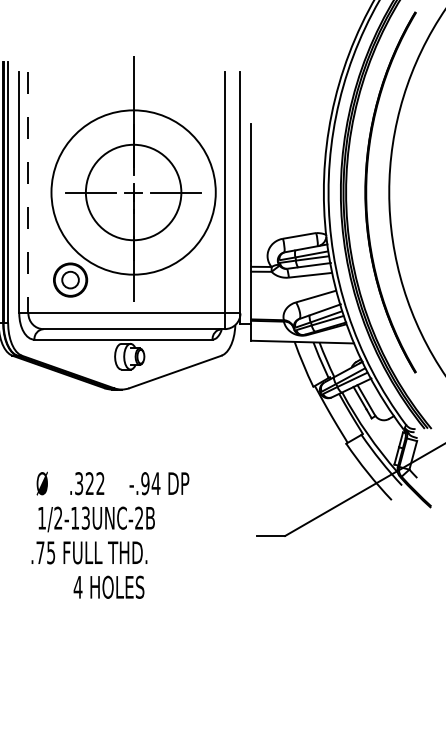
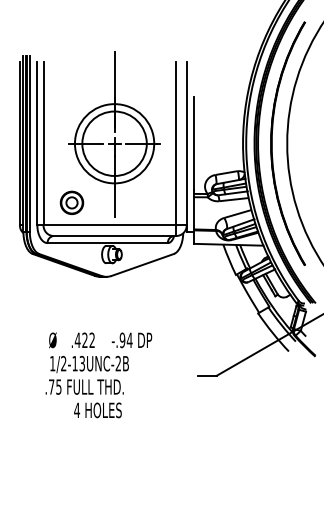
line: (28, 192) -> (43, 143), dashed -> solid
circle: (133, 192) -> (114, 143), size x0.71
text: (78, 483) -> (77, 340), .322 -> .422

